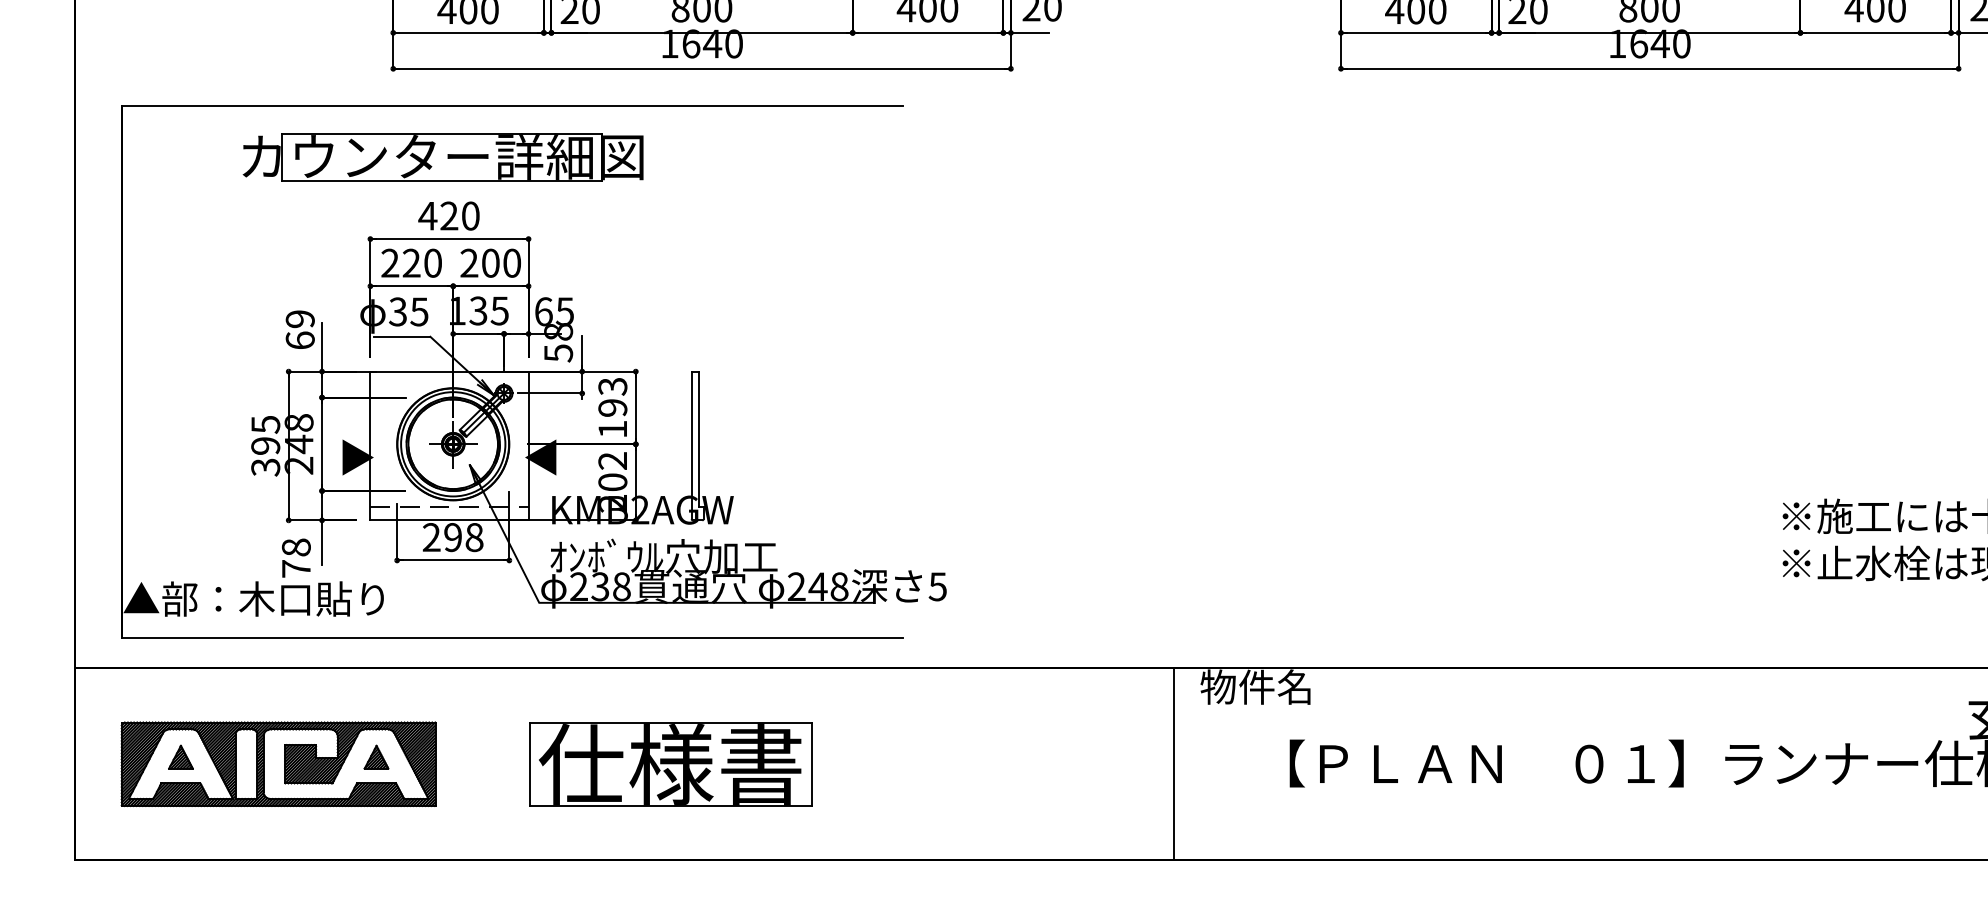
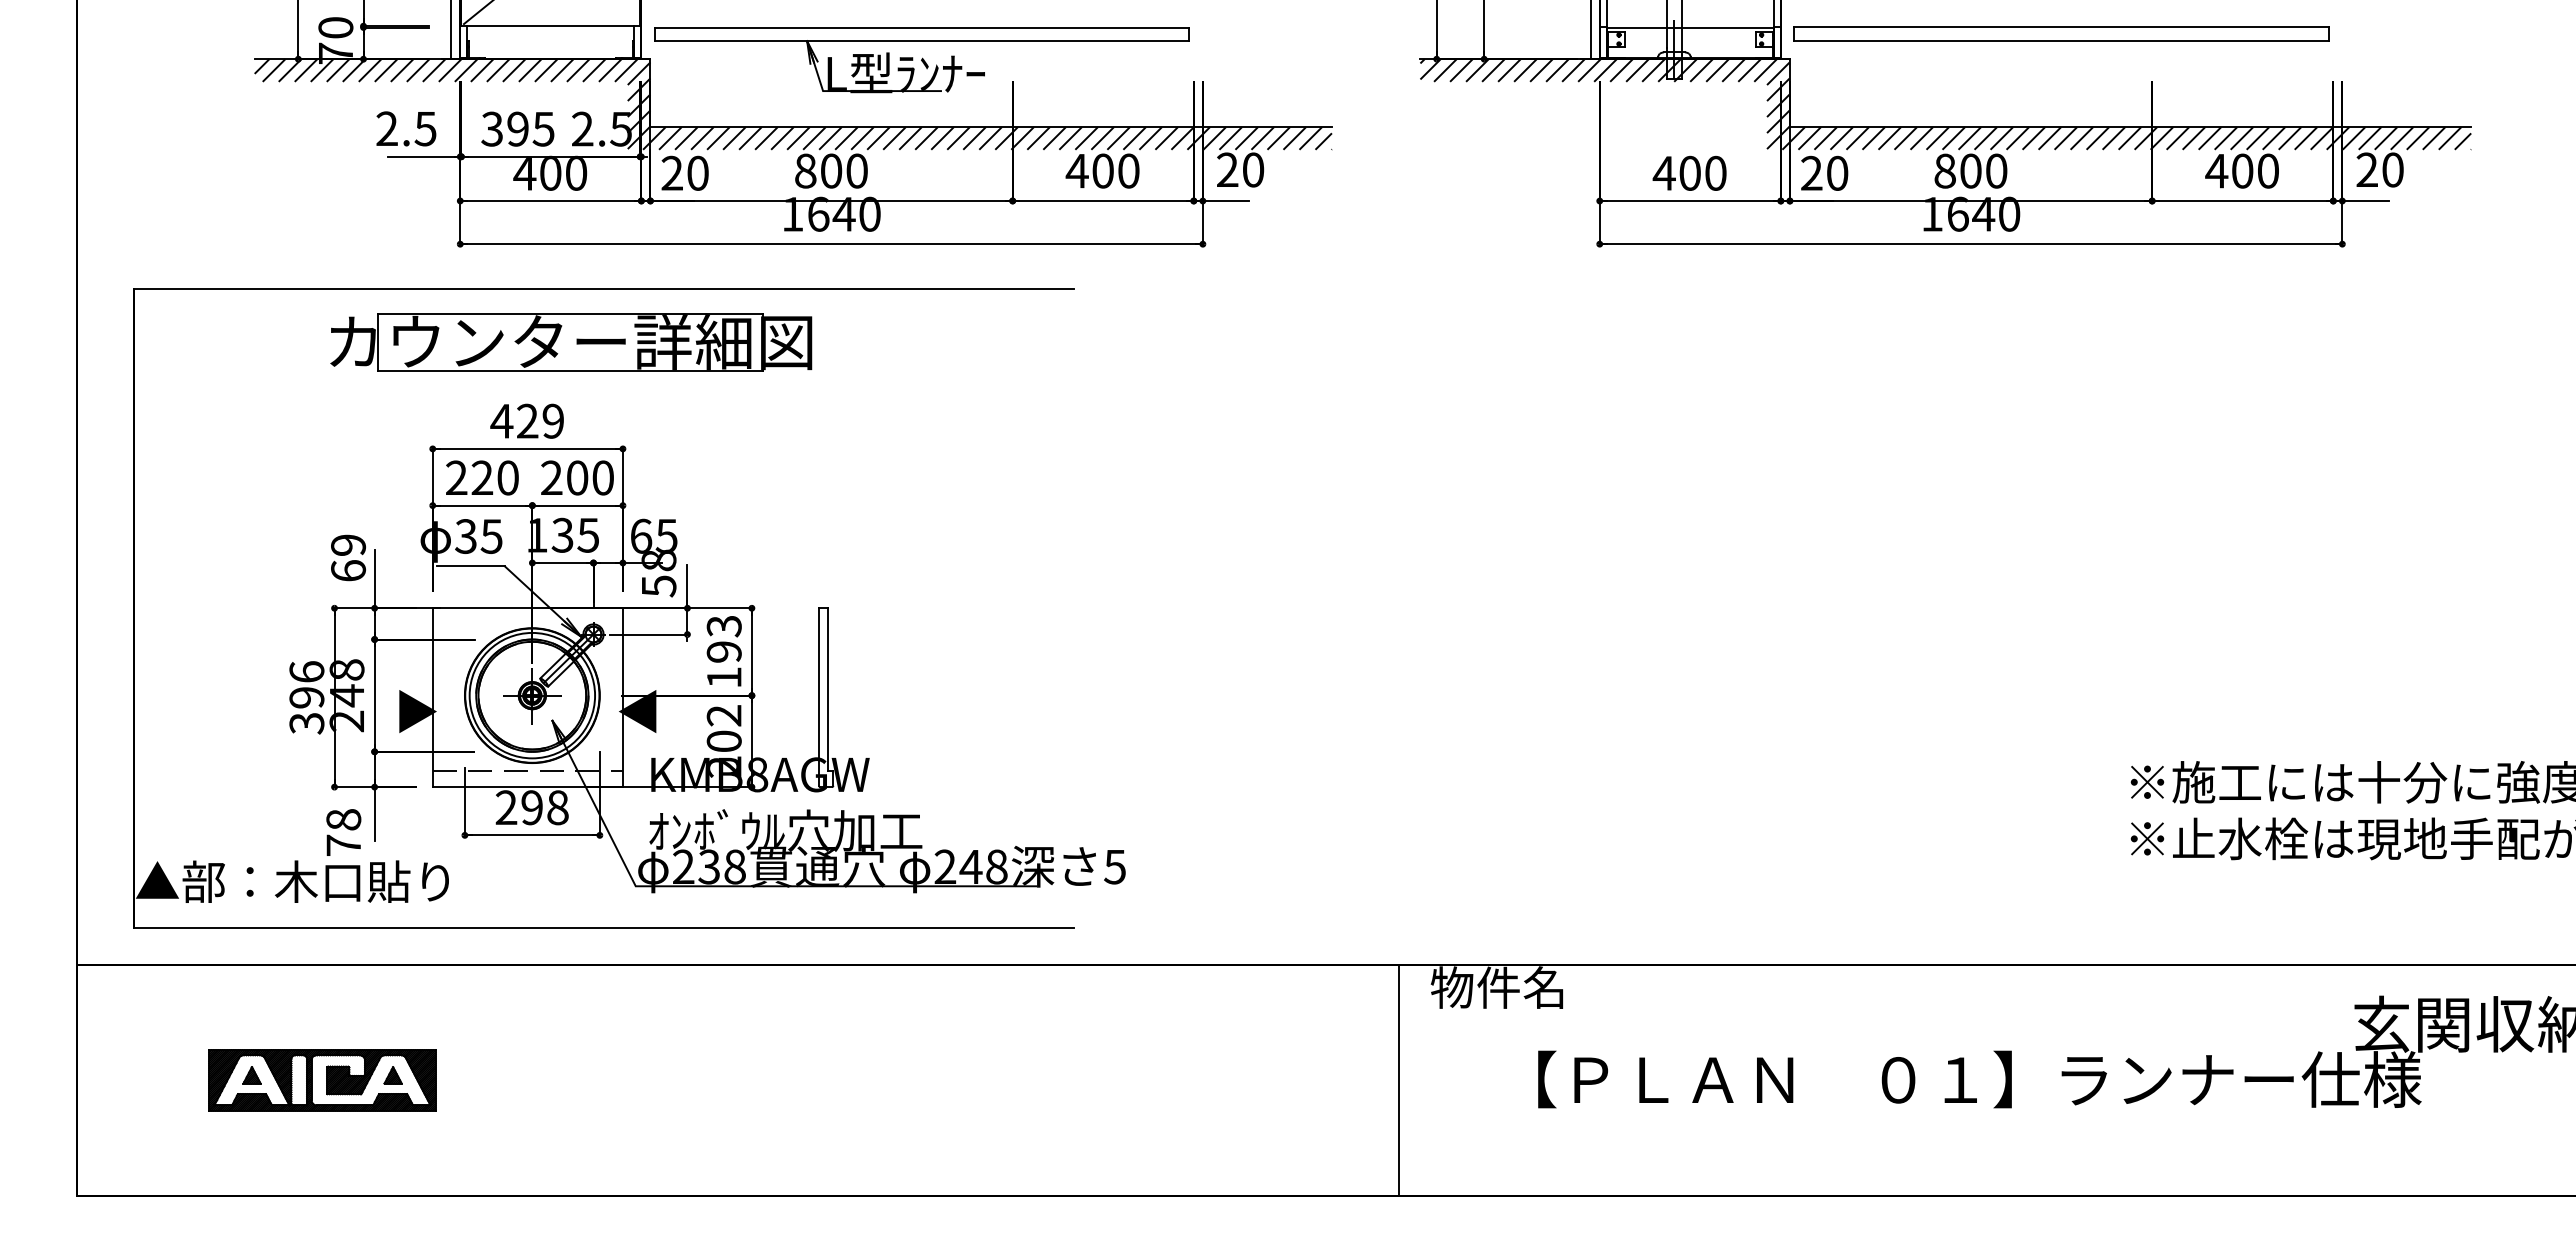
part: (443, 157) -> (571, 342), moved
text: (470, 215) -> (553, 420), 420 -> 429
text: (265, 425) -> (306, 672), 395 -> 396
text: (640, 509) -> (757, 774), KMB2AGW -> KMB8AGW
part: (278, 764) -> (322, 1080), size x0.6
part: (670, 764) -> (793, 1080), removed

